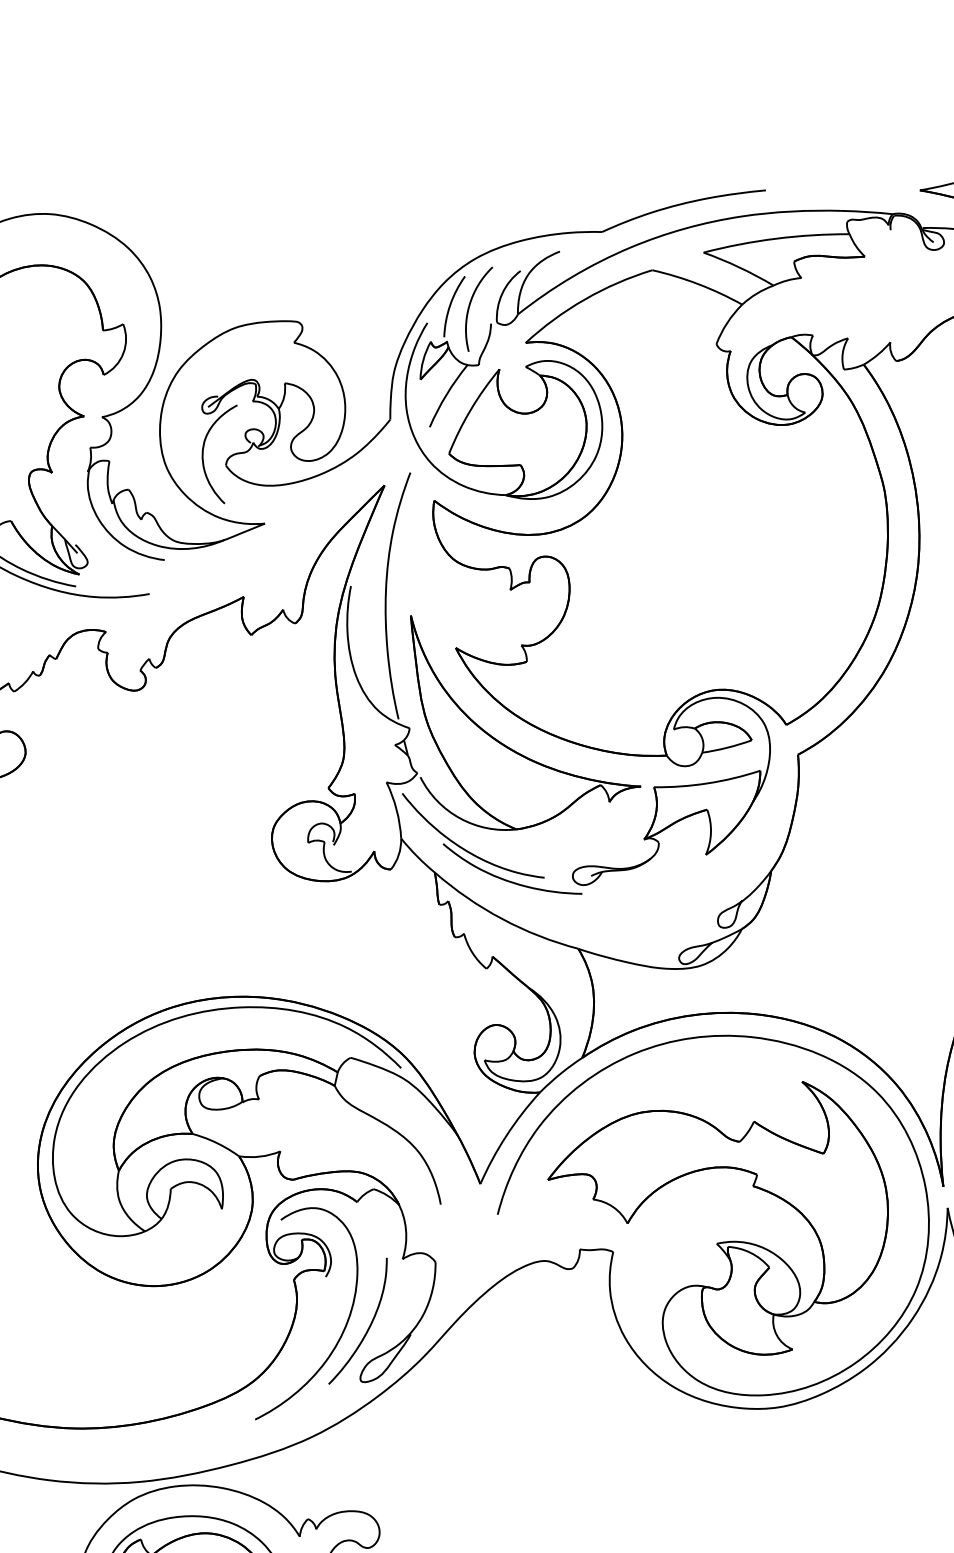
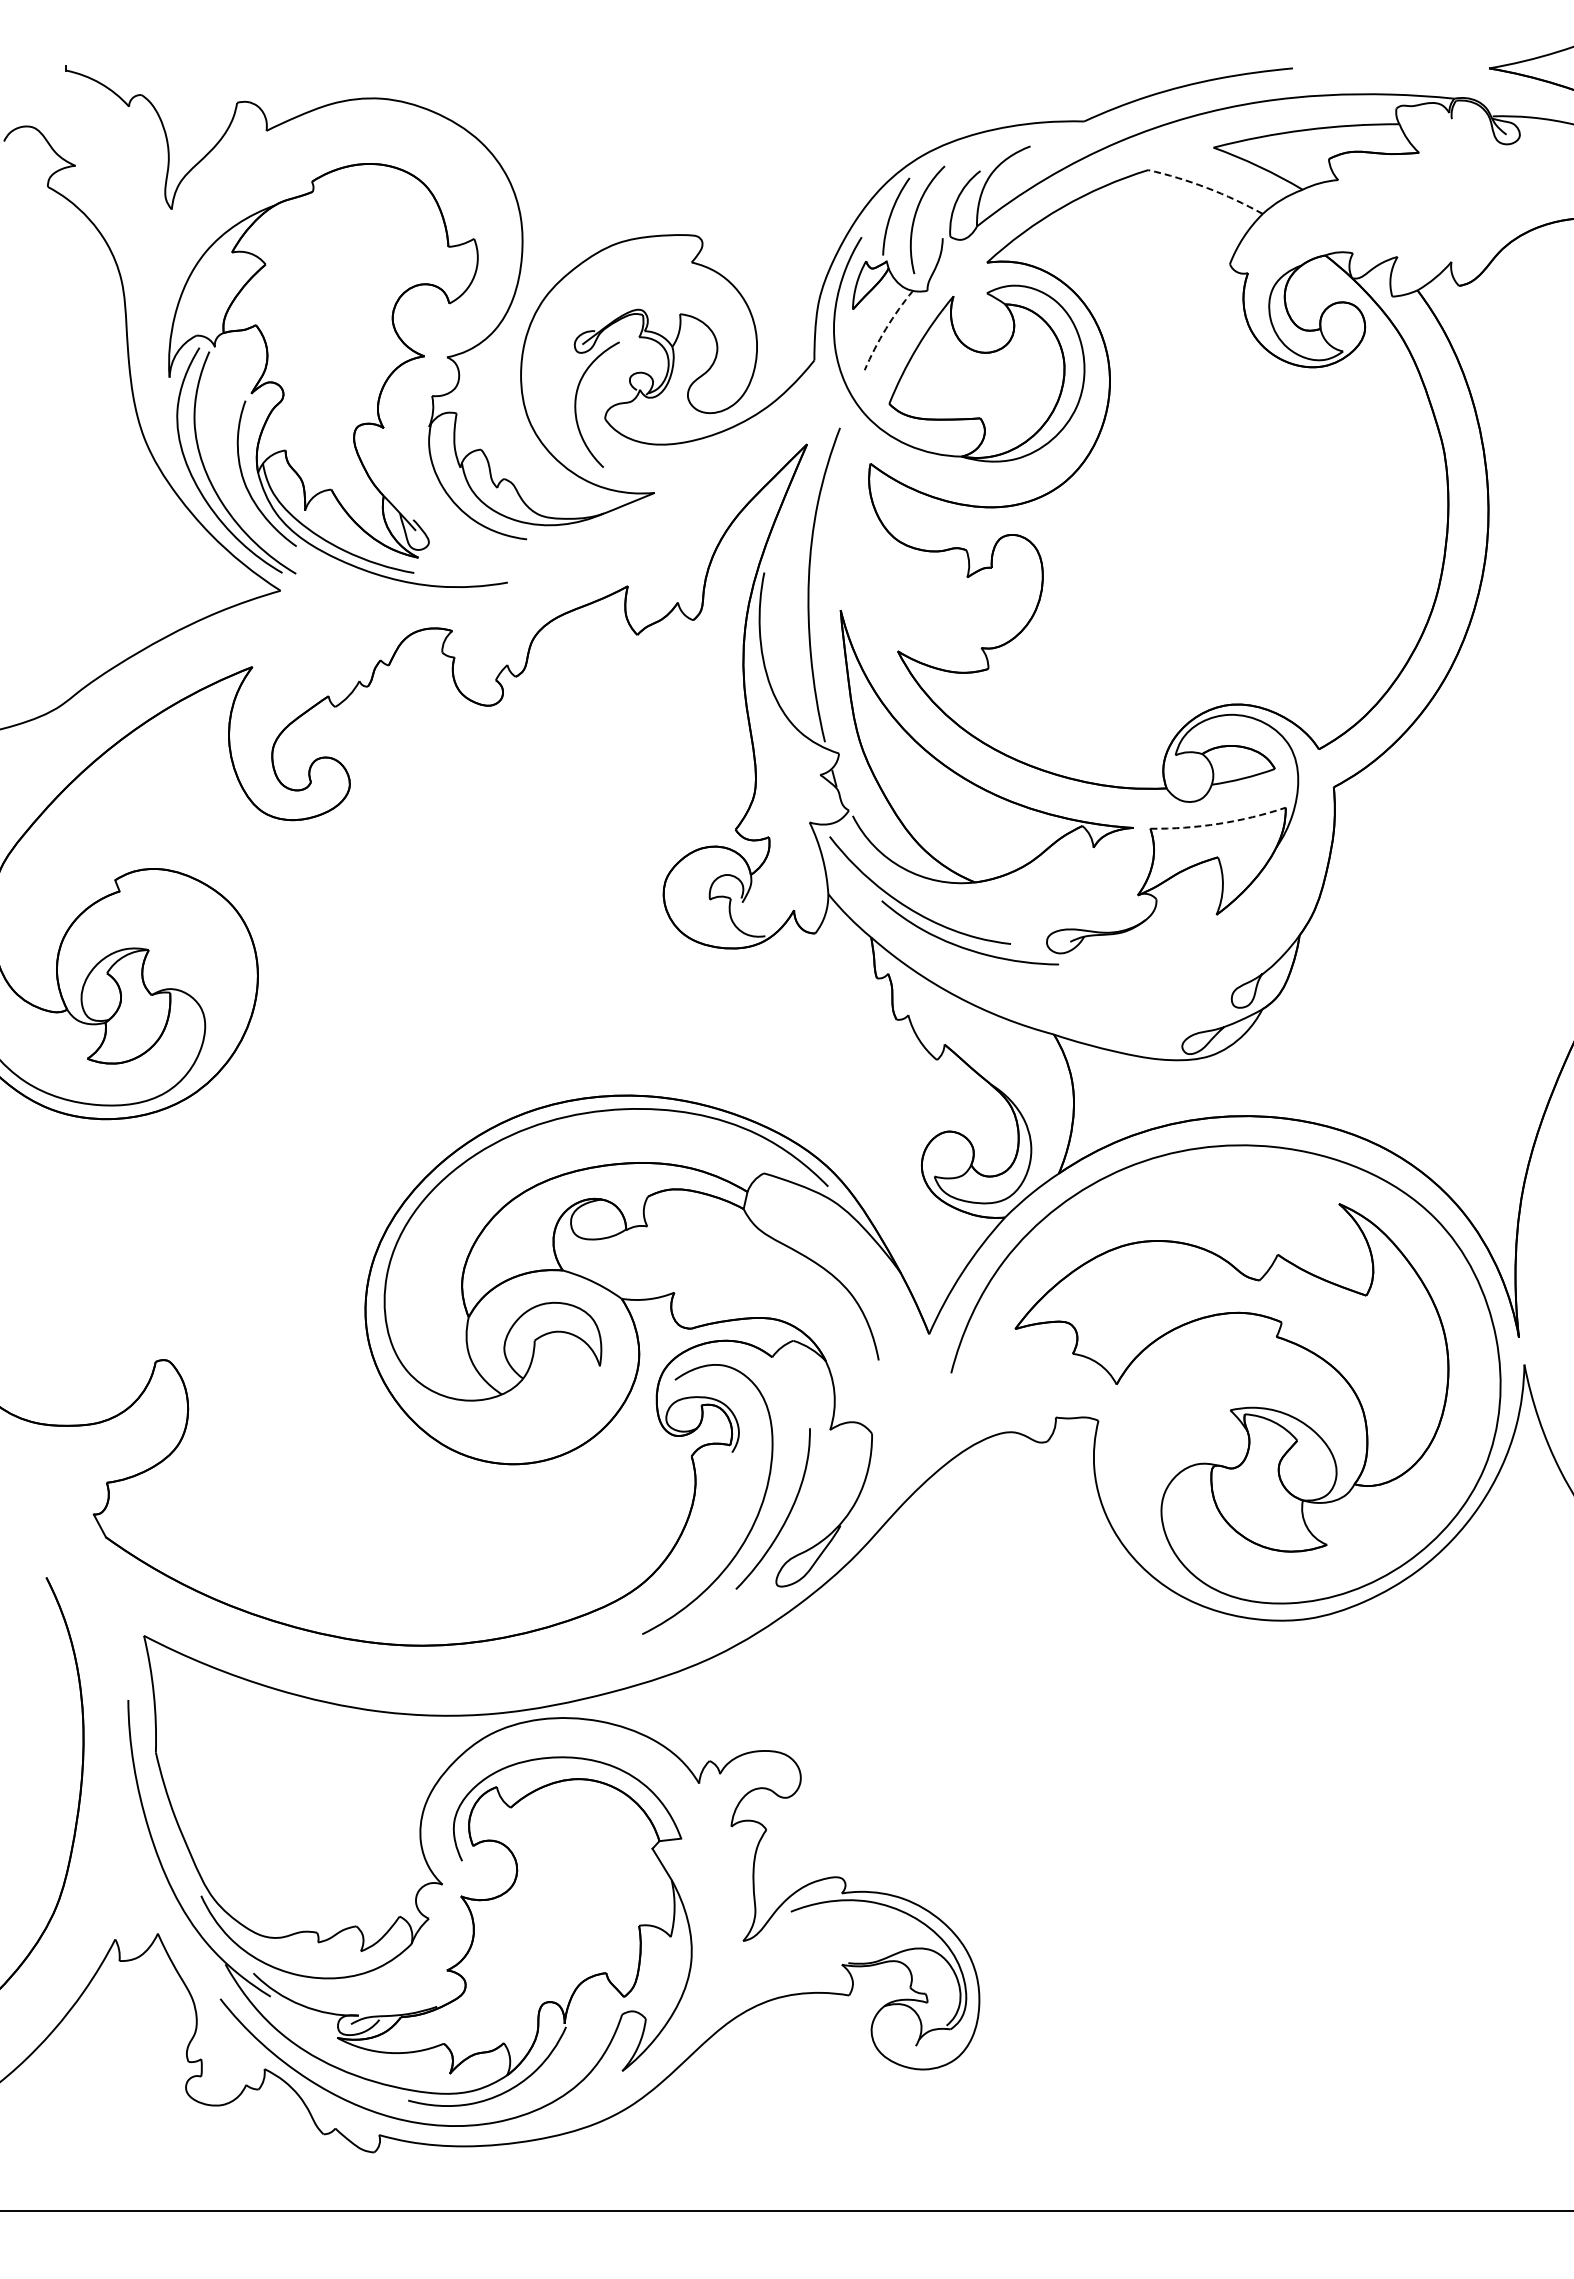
arc: (698, 283) -> (1207, 187), solid -> dashed
arc: (446, 394) -> (886, 328), solid -> dashed
arc: (707, 783) -> (1218, 823), solid -> dashed

